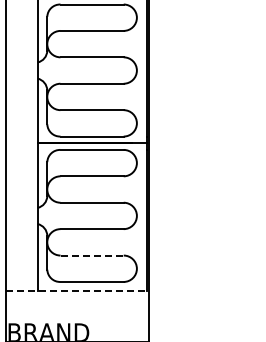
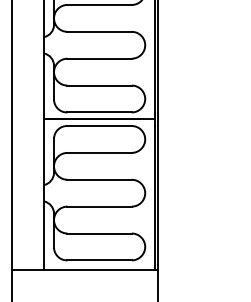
line: (92, 255) -> (100, 233), dashed -> solid
line: (77, 291) -> (84, 270), dashed -> solid

